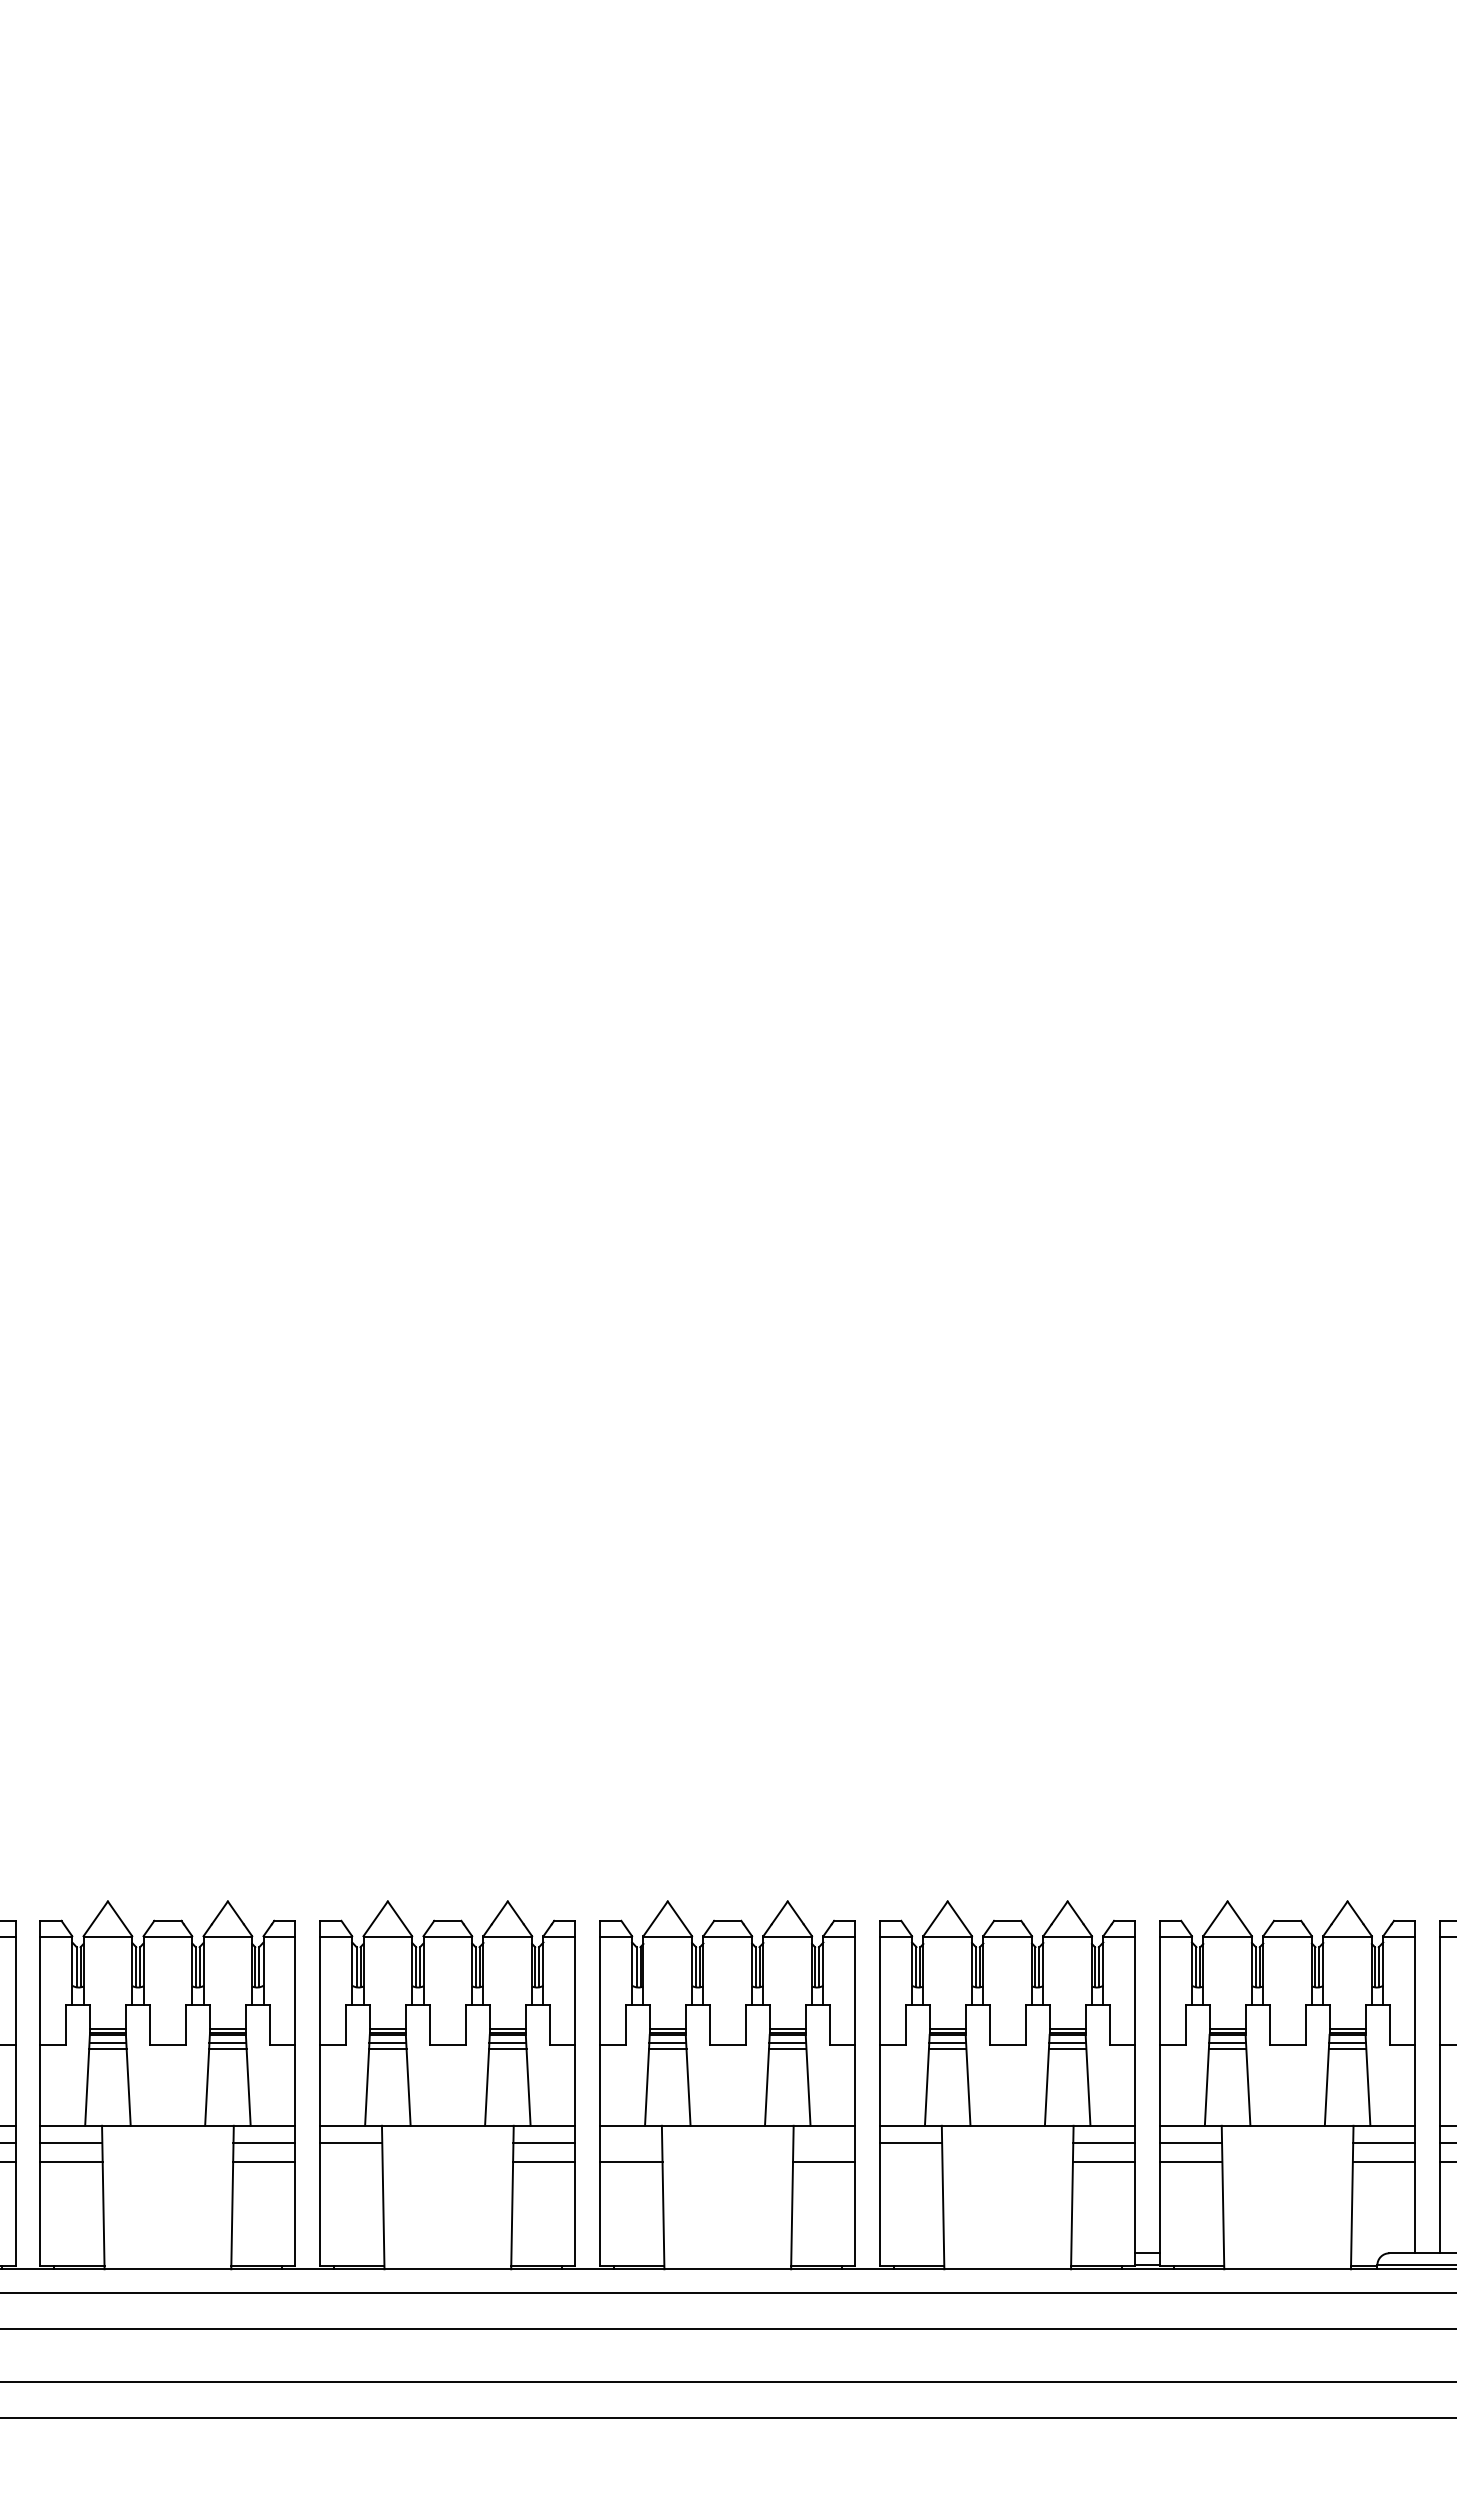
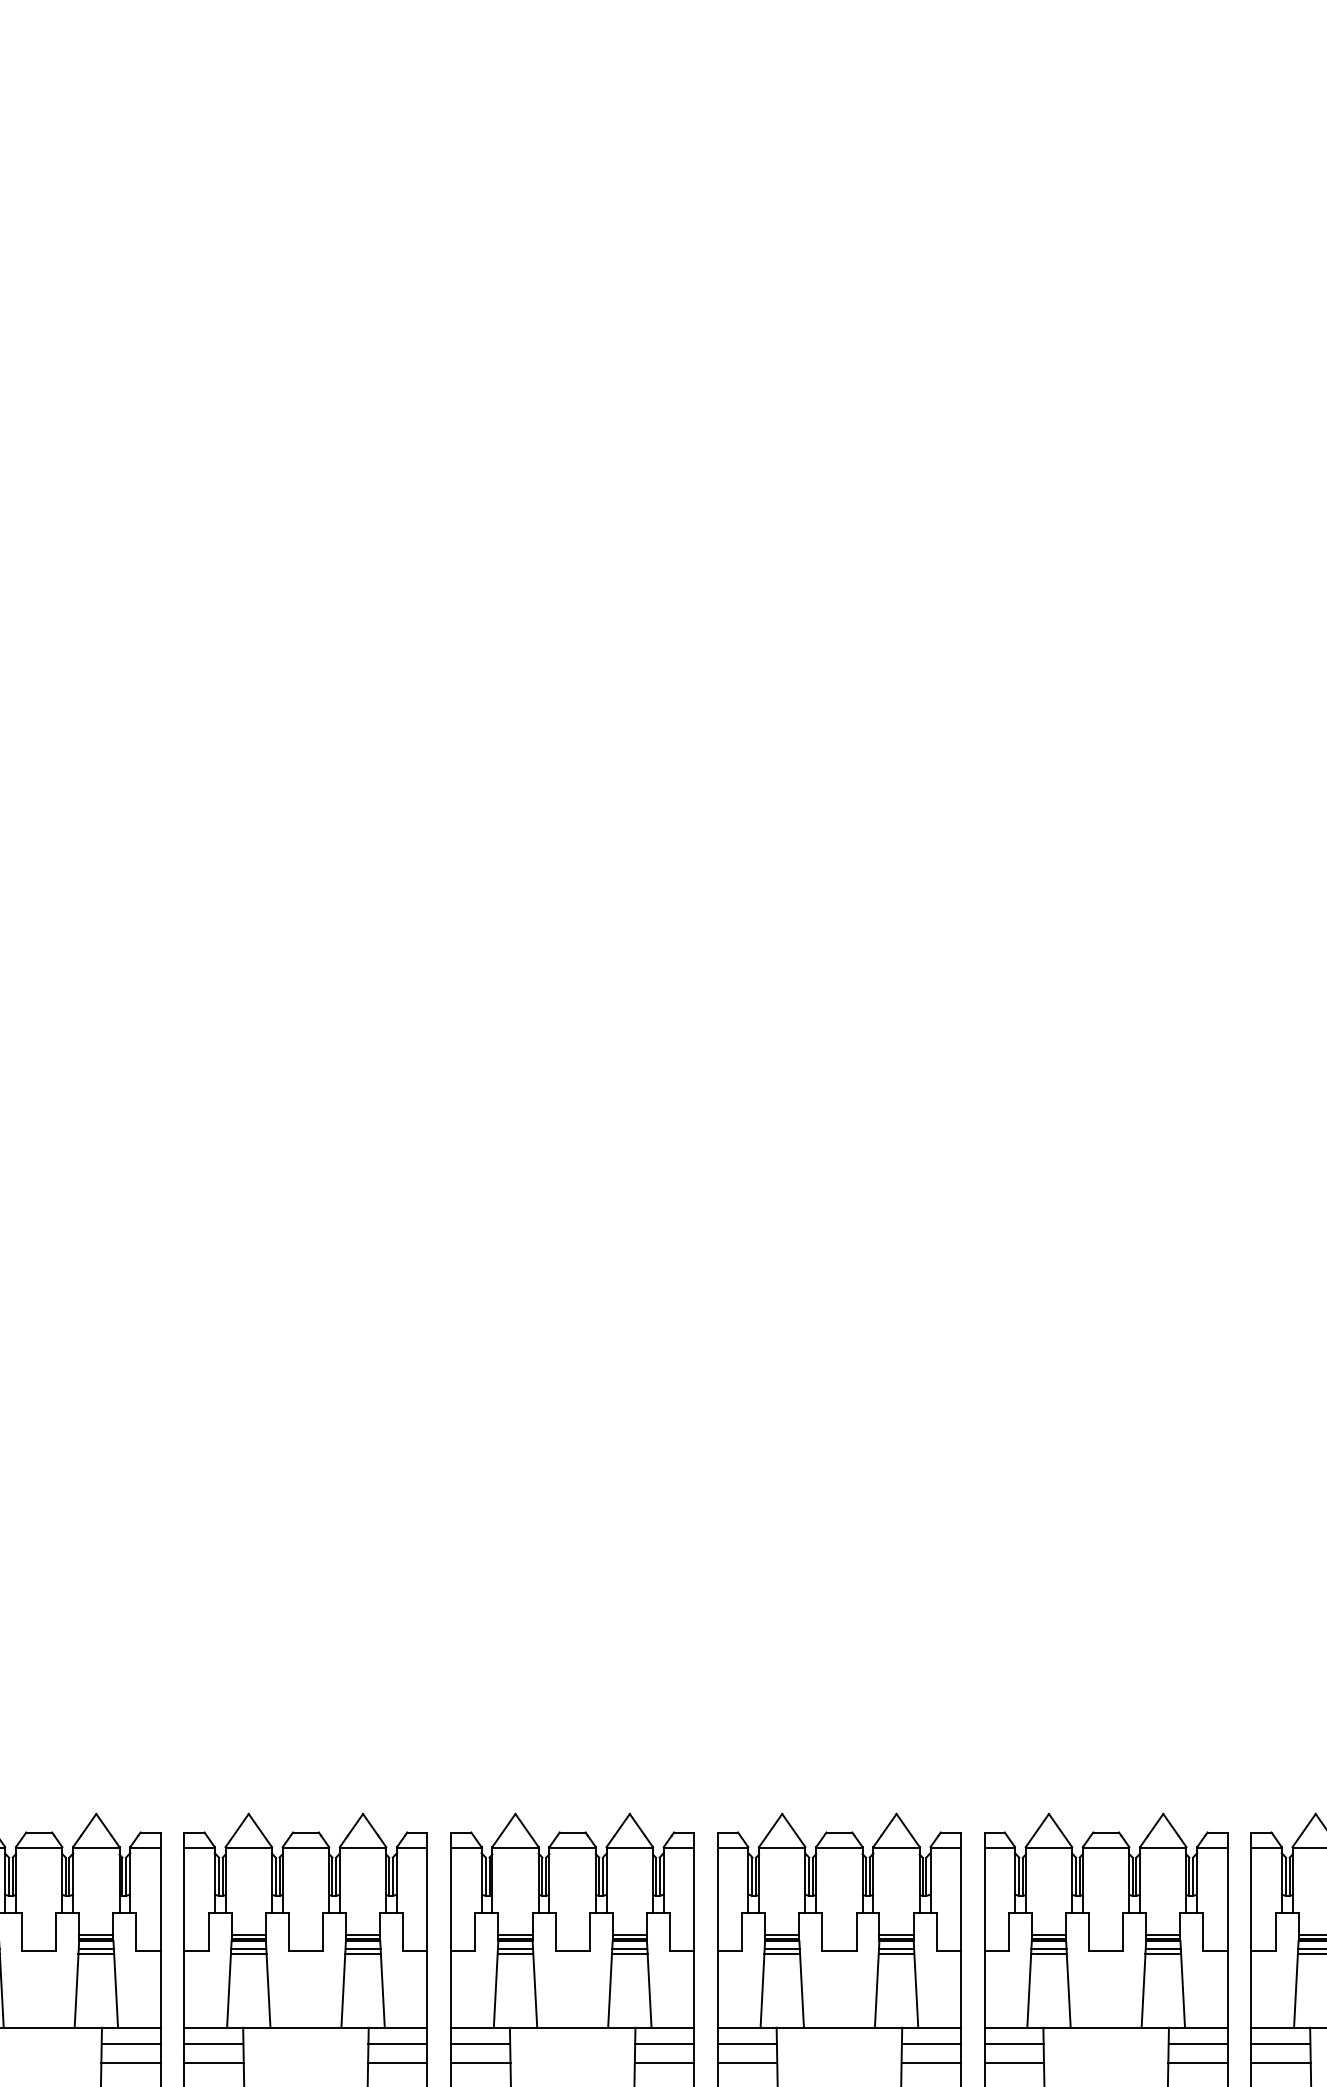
line: (631, 2142) -> (480, 2043), added
line: (824, 2142) -> (664, 2043), added
line: (351, 2162) -> (214, 2062), added
line: (911, 2162) -> (747, 2062), added

